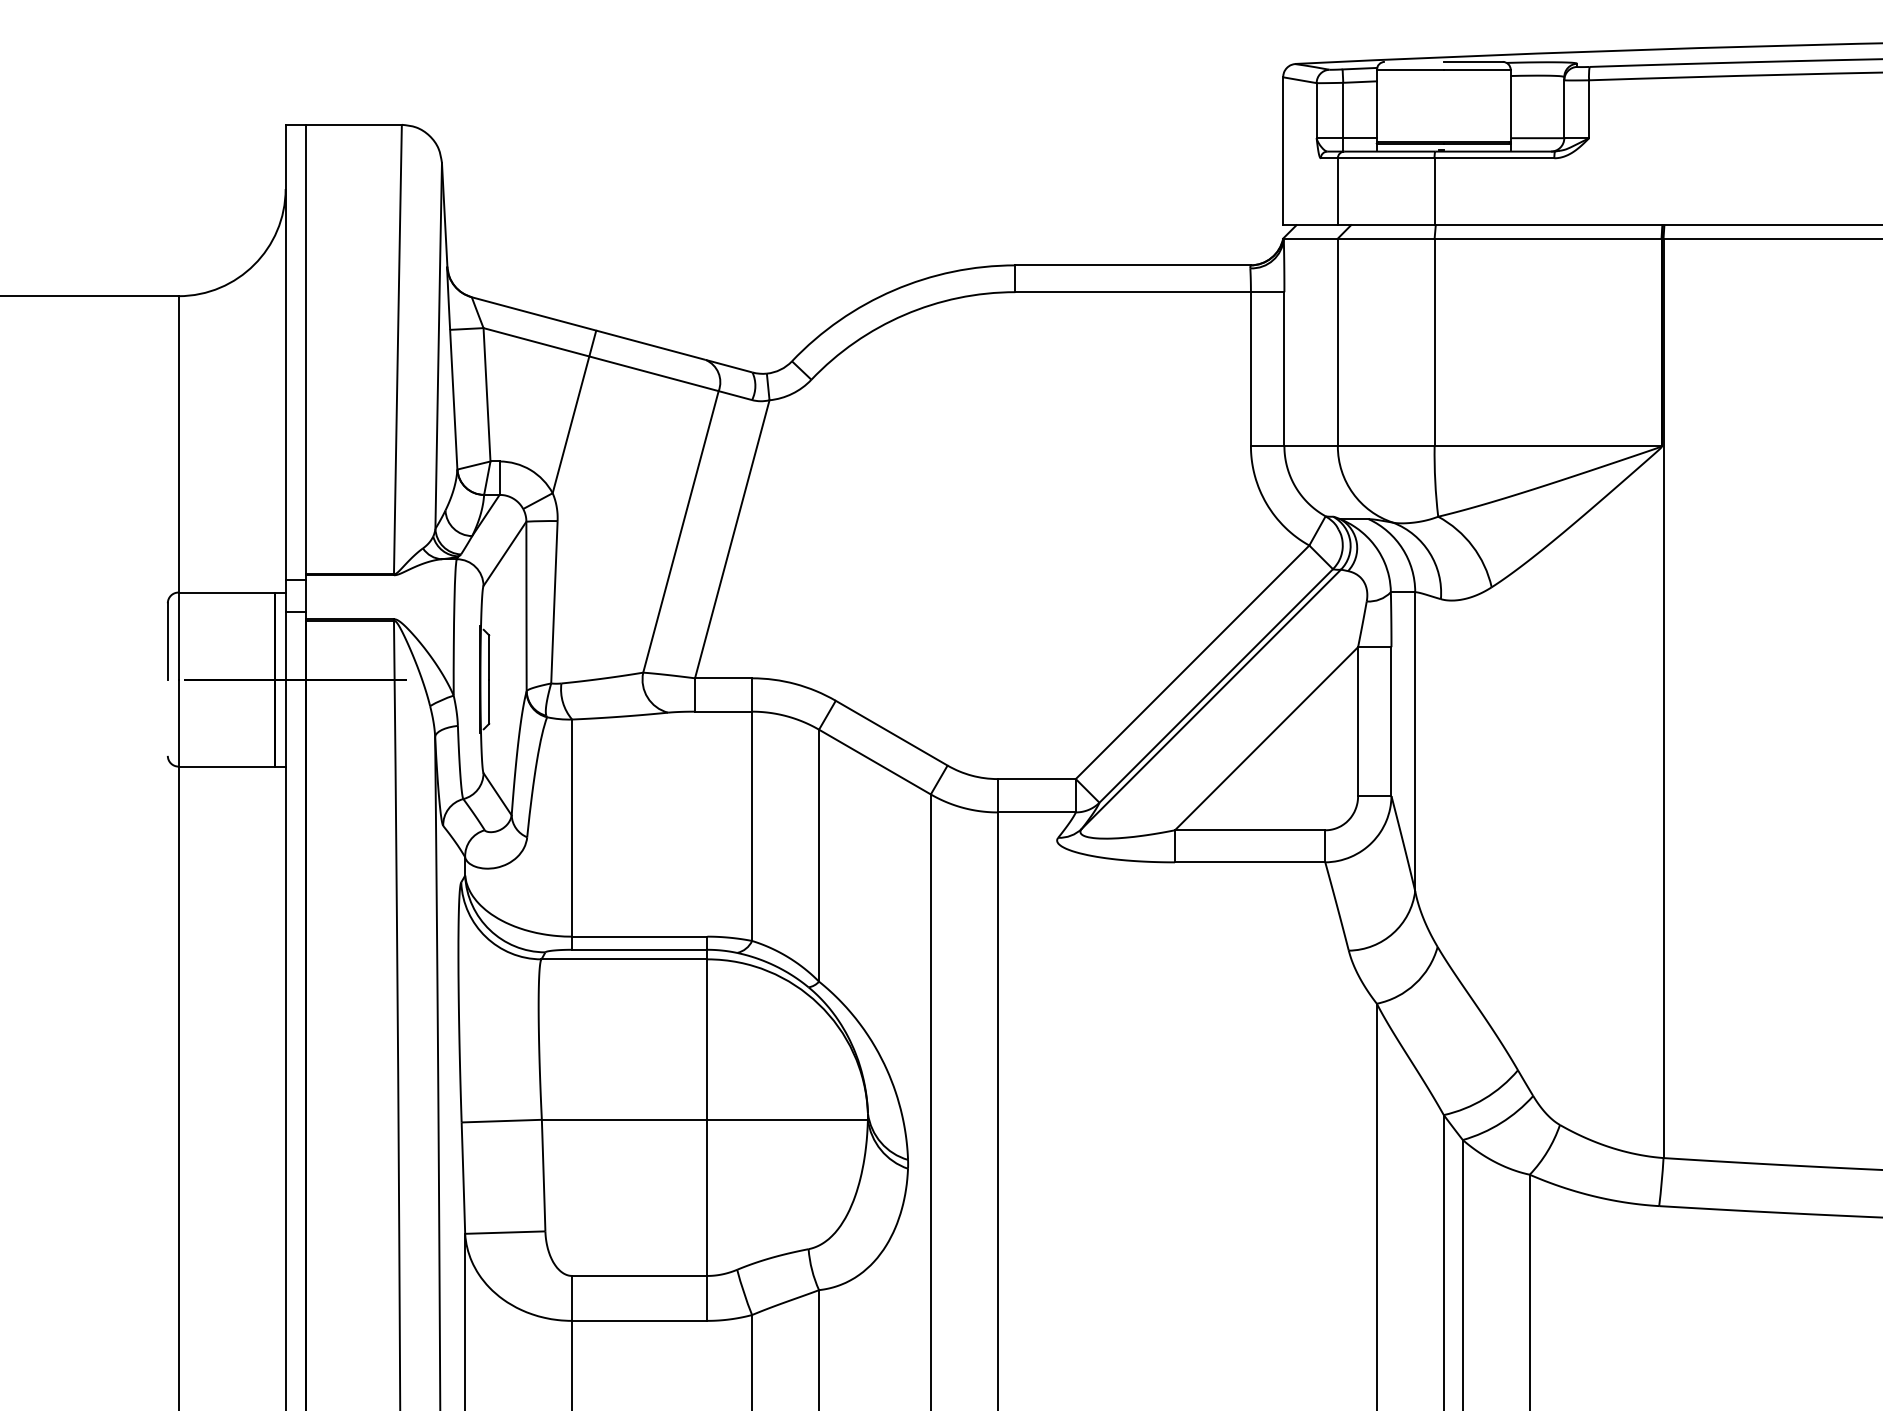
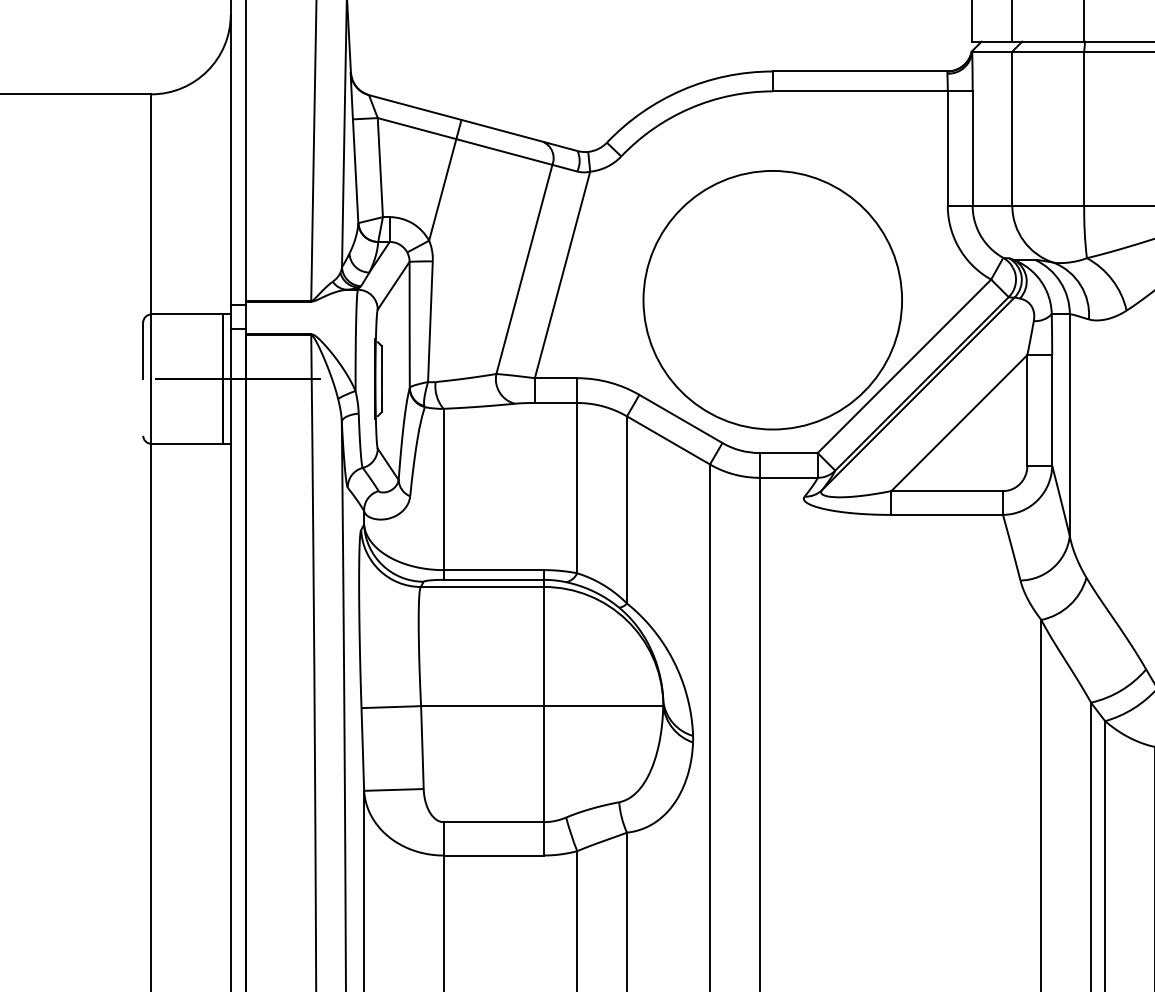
circle: (1015, 573) -> (772, 300), added

